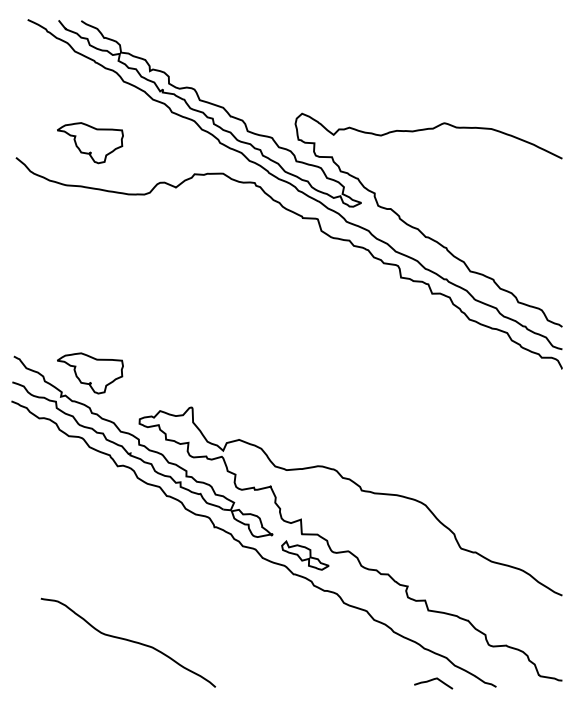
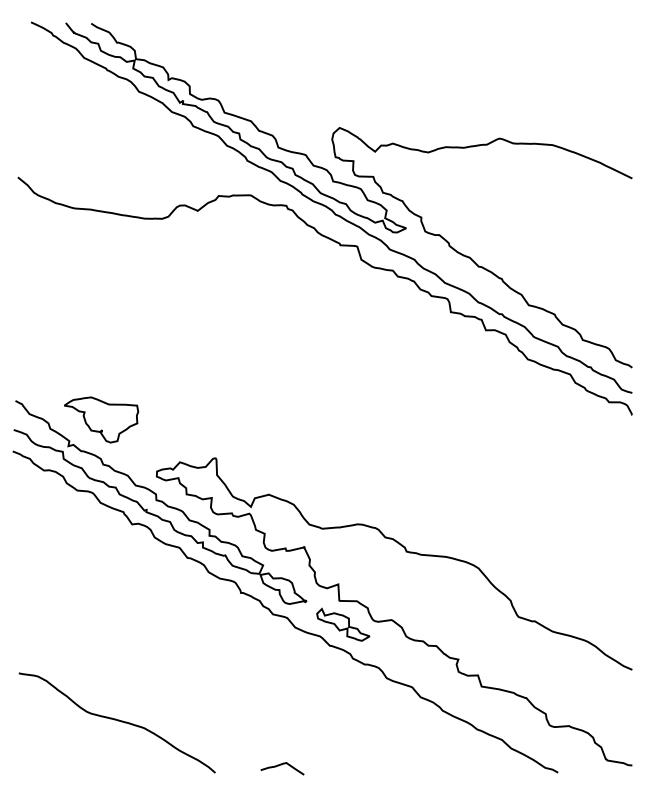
part: (90, 142) -> (101, 160), removed
curve: (128, 641) -> (117, 721), moved
curve: (432, 680) -> (281, 765), moved

